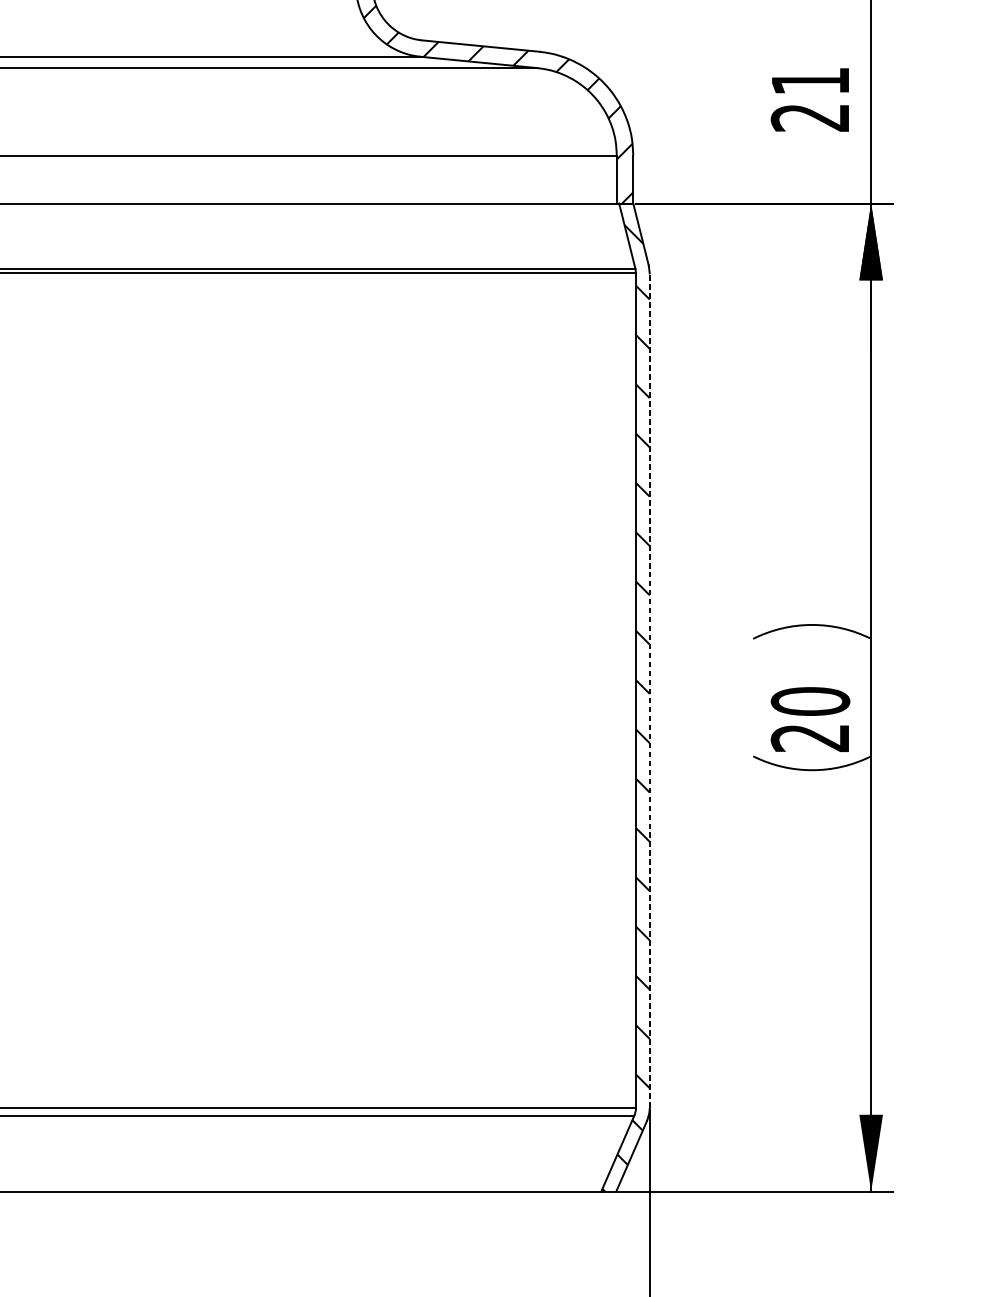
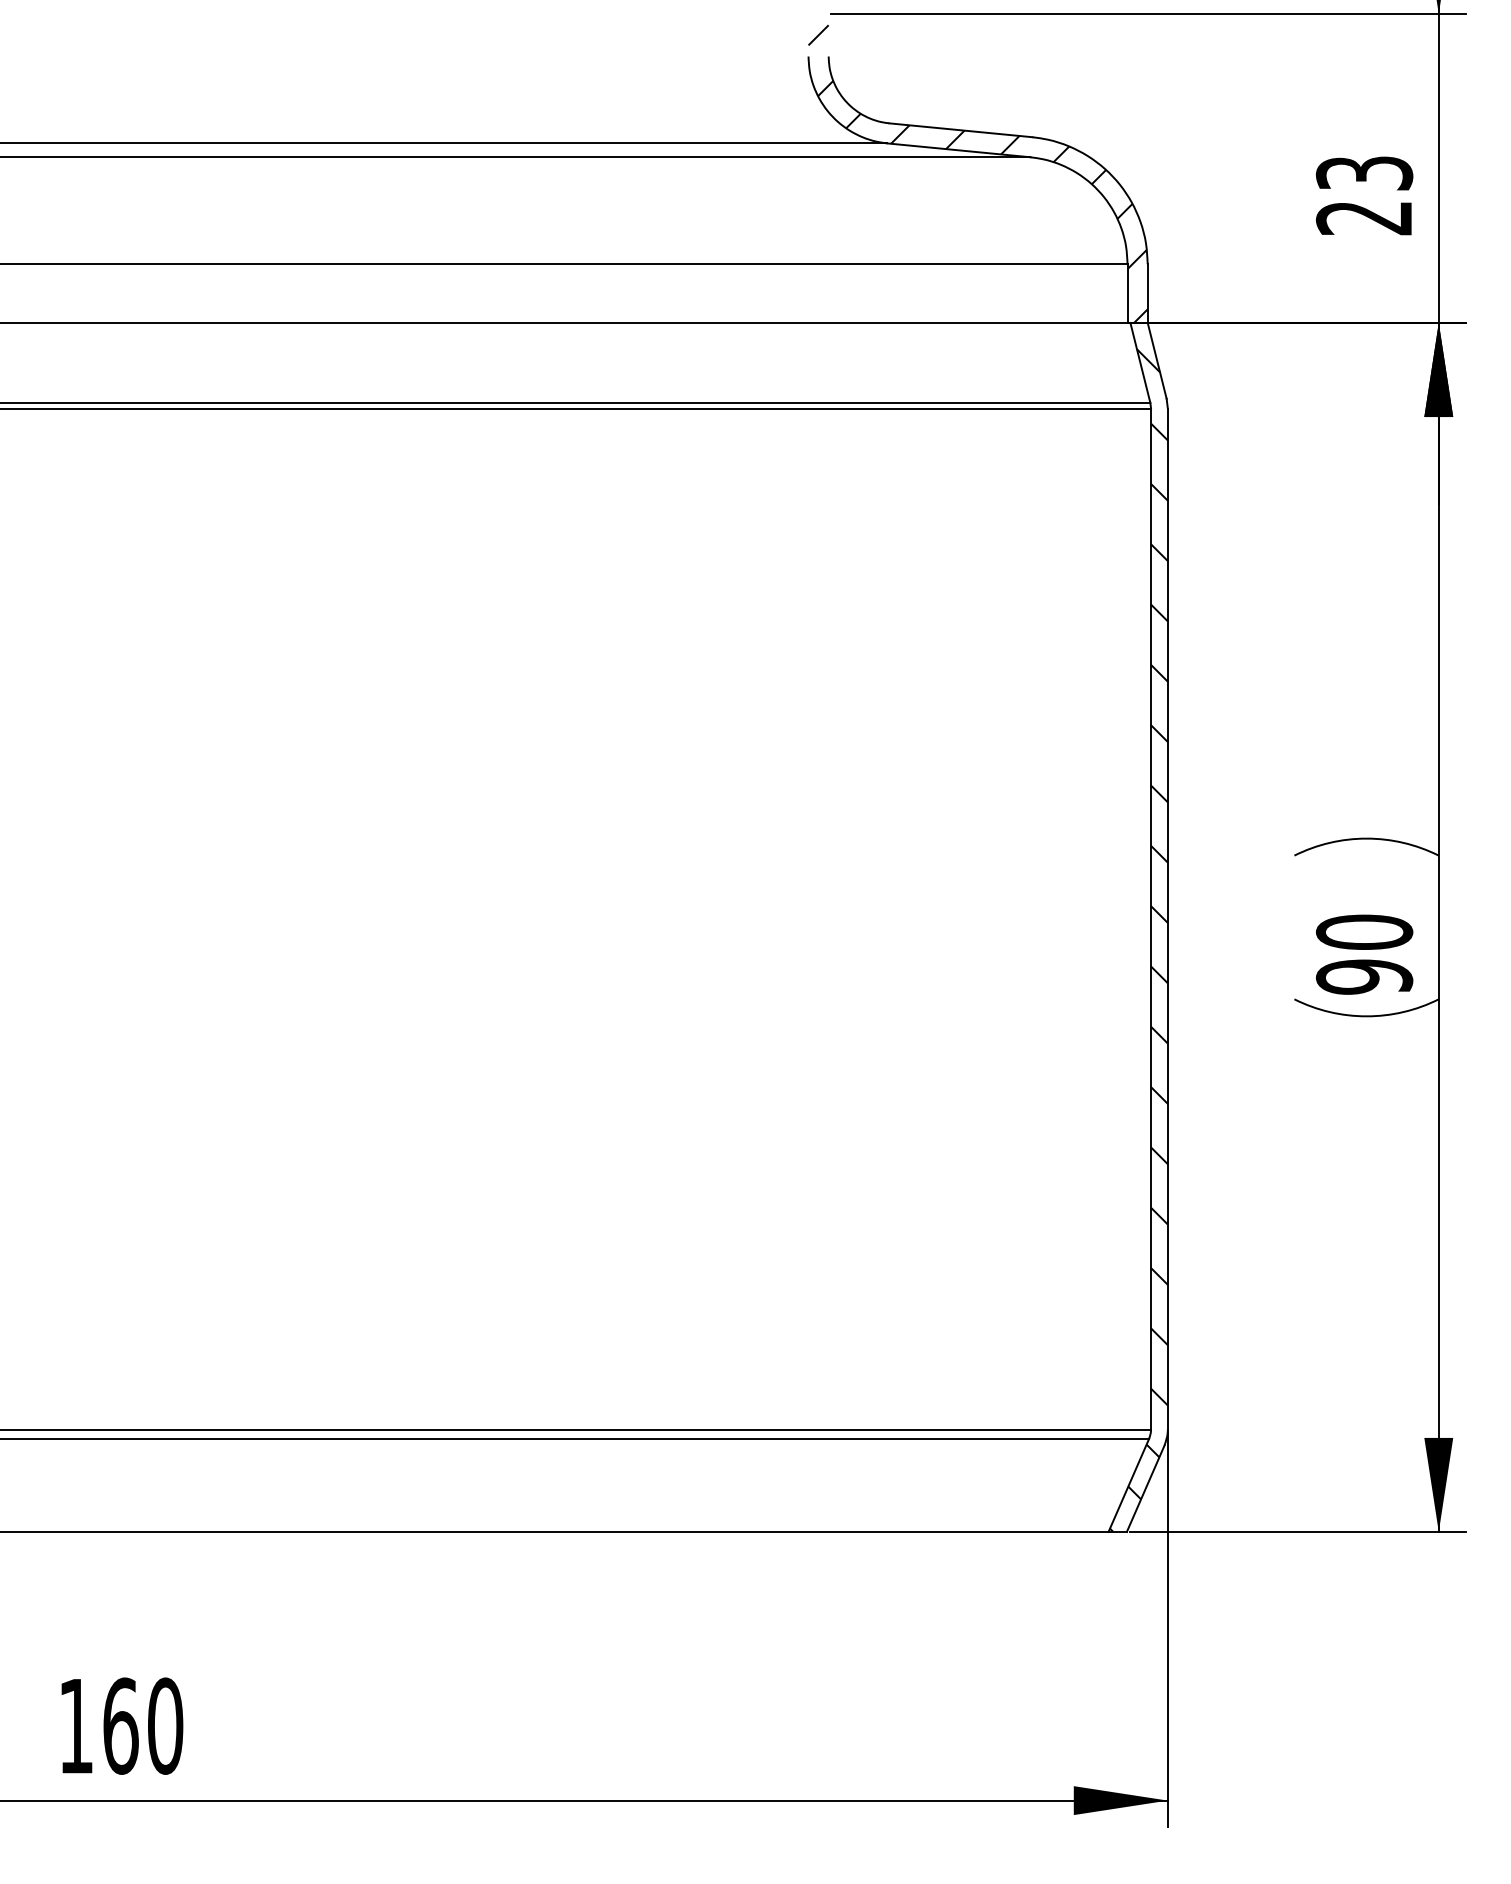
text: (810, 81) -> (1364, 173), 21 -> 23
line: (649, 690) -> (1167, 918), dashed -> solid
text: (810, 737) -> (1364, 976), 20 -> 90

